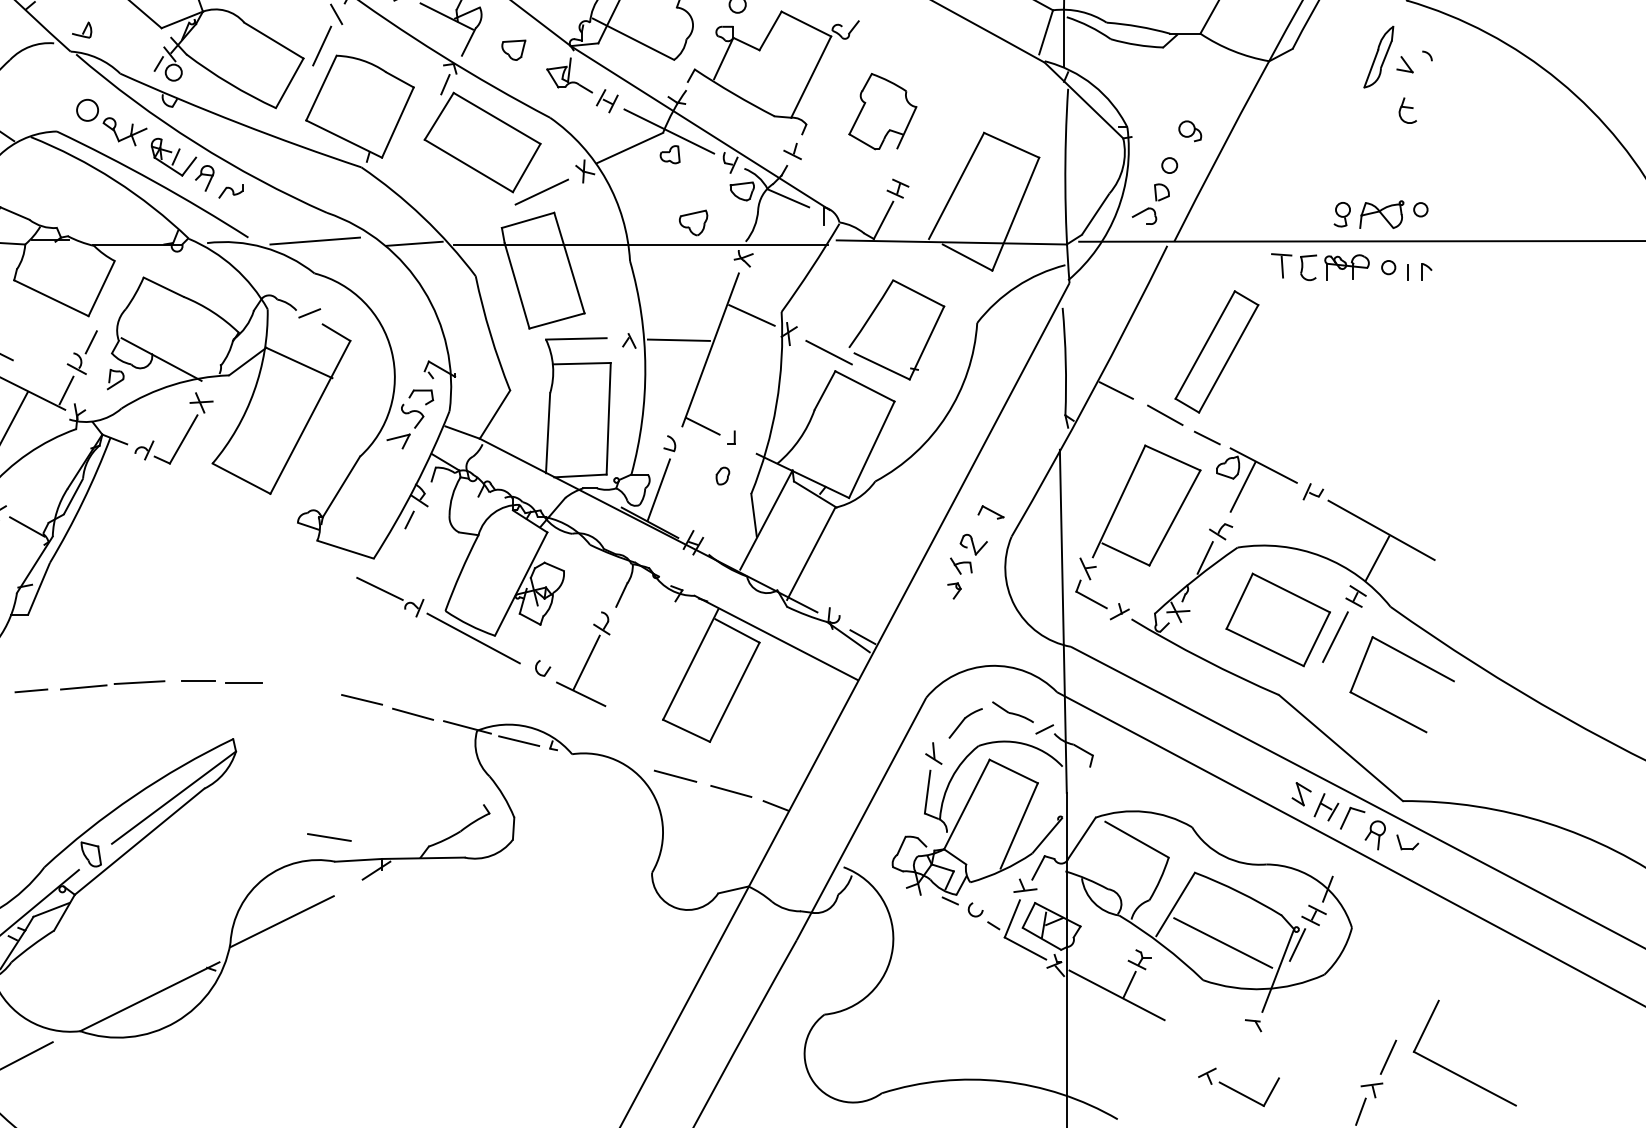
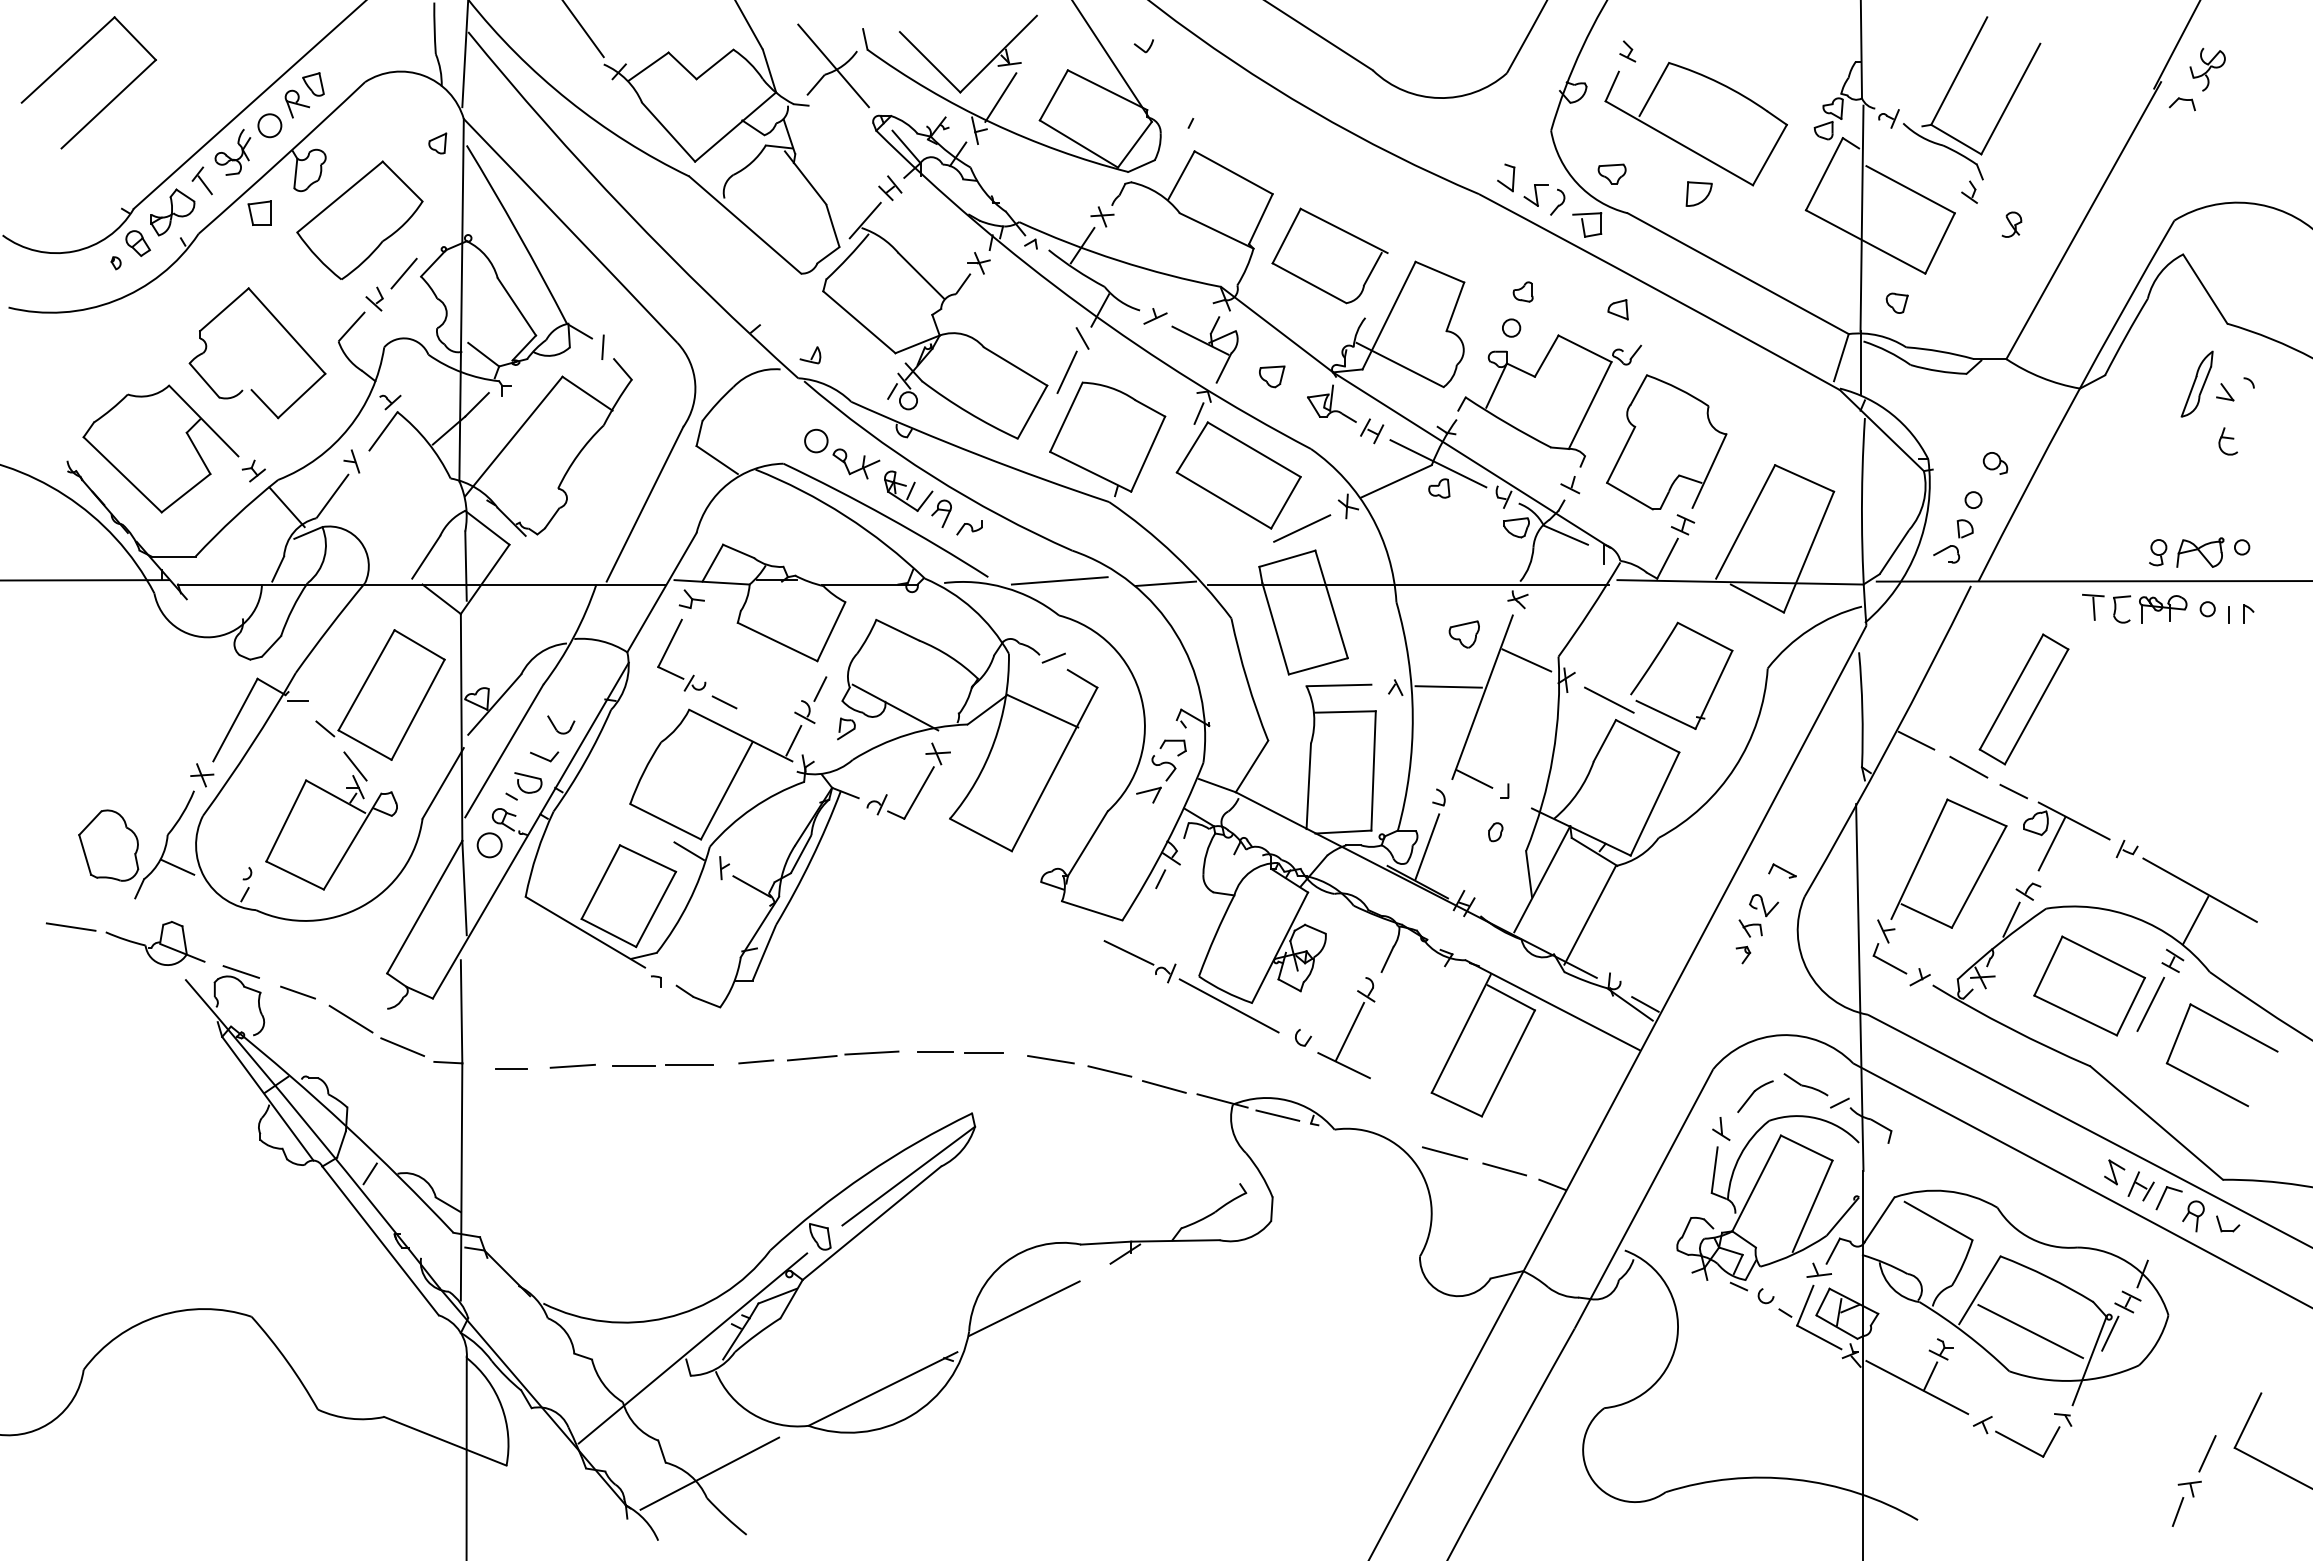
part: (882, 111) -> (1666, 442), size x1.67
part: (692, 222) -> (1463, 634), moved
line: (329, 837) -> (1050, 1059), moved
part: (1238, 1086) -> (2016, 1436), moved

